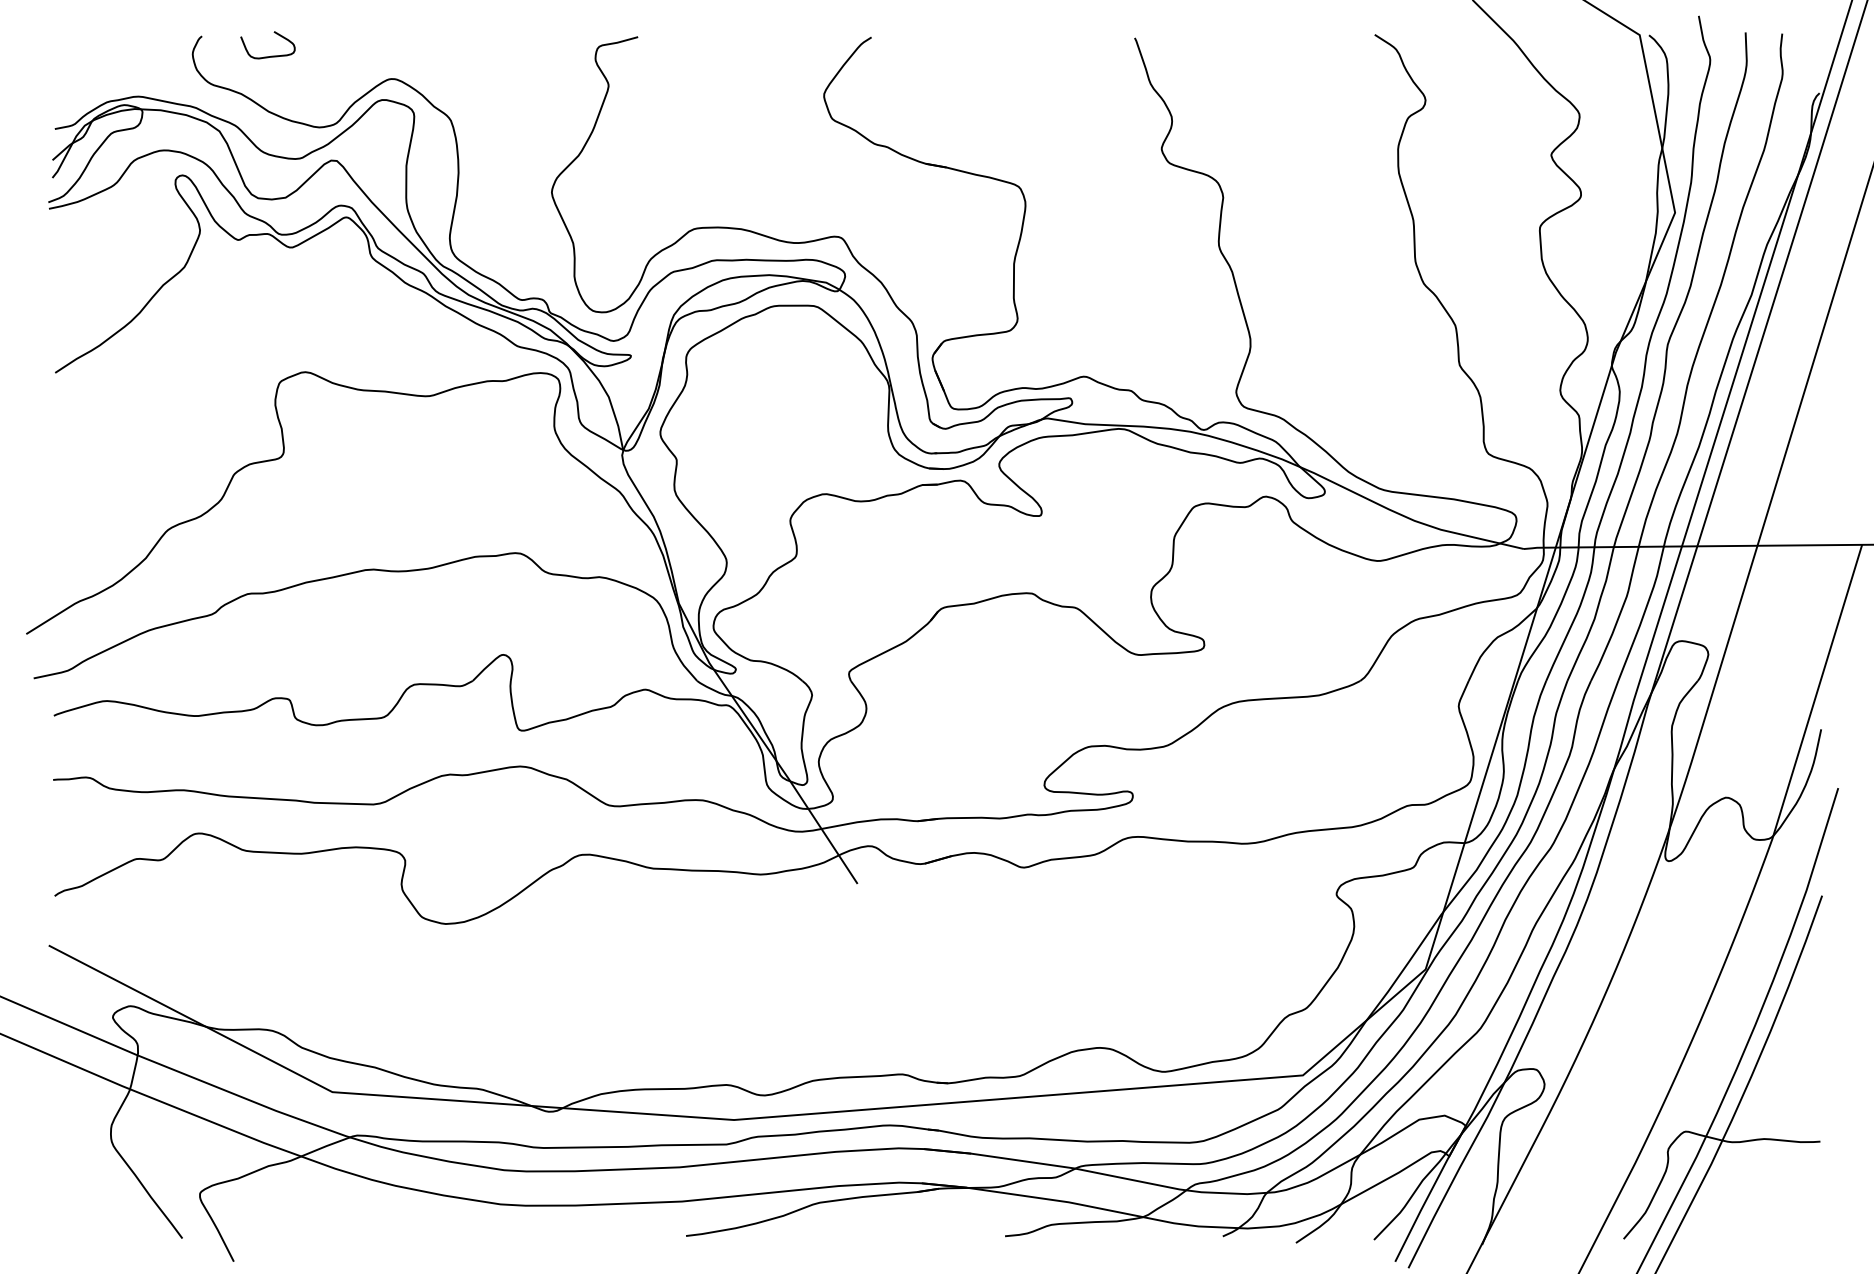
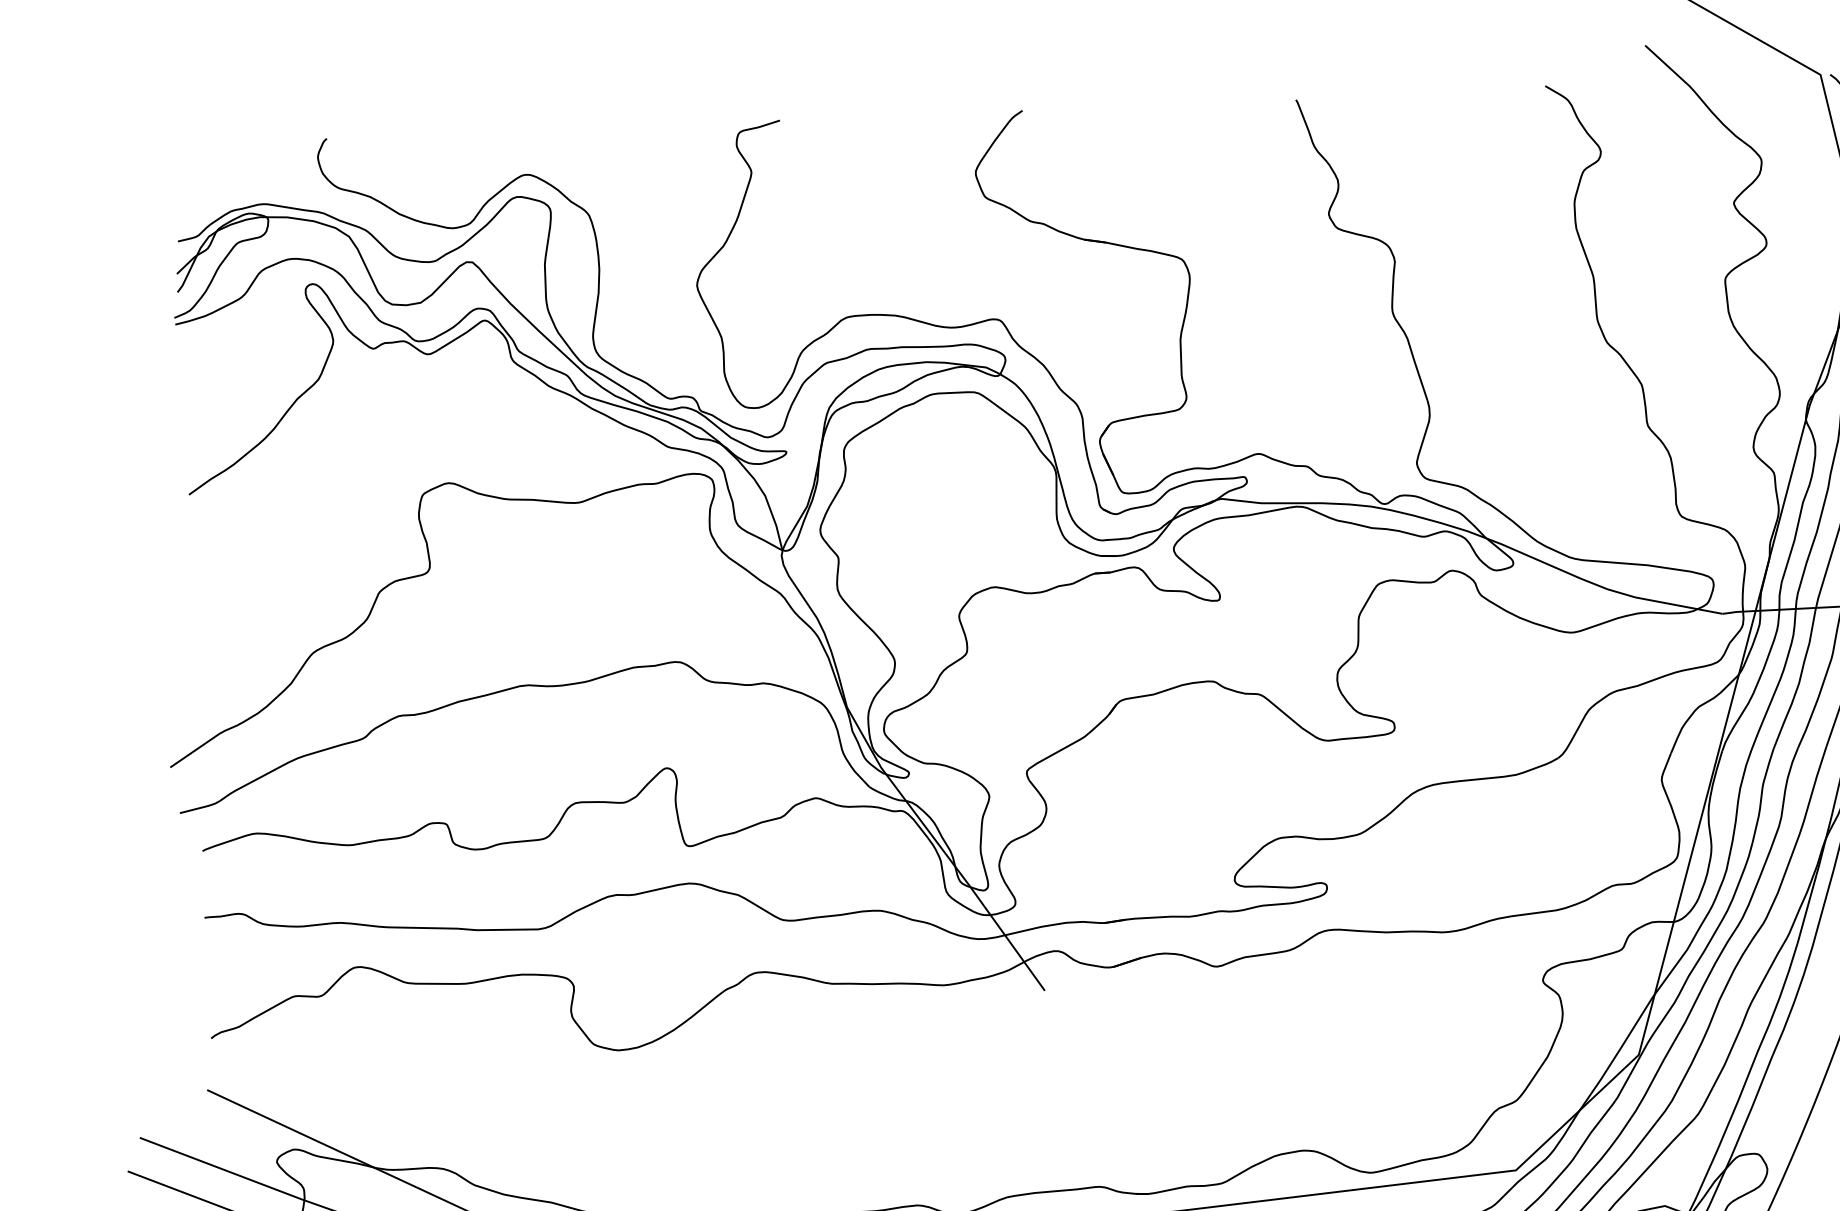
curve: (271, 55) -> (399, 155), removed

